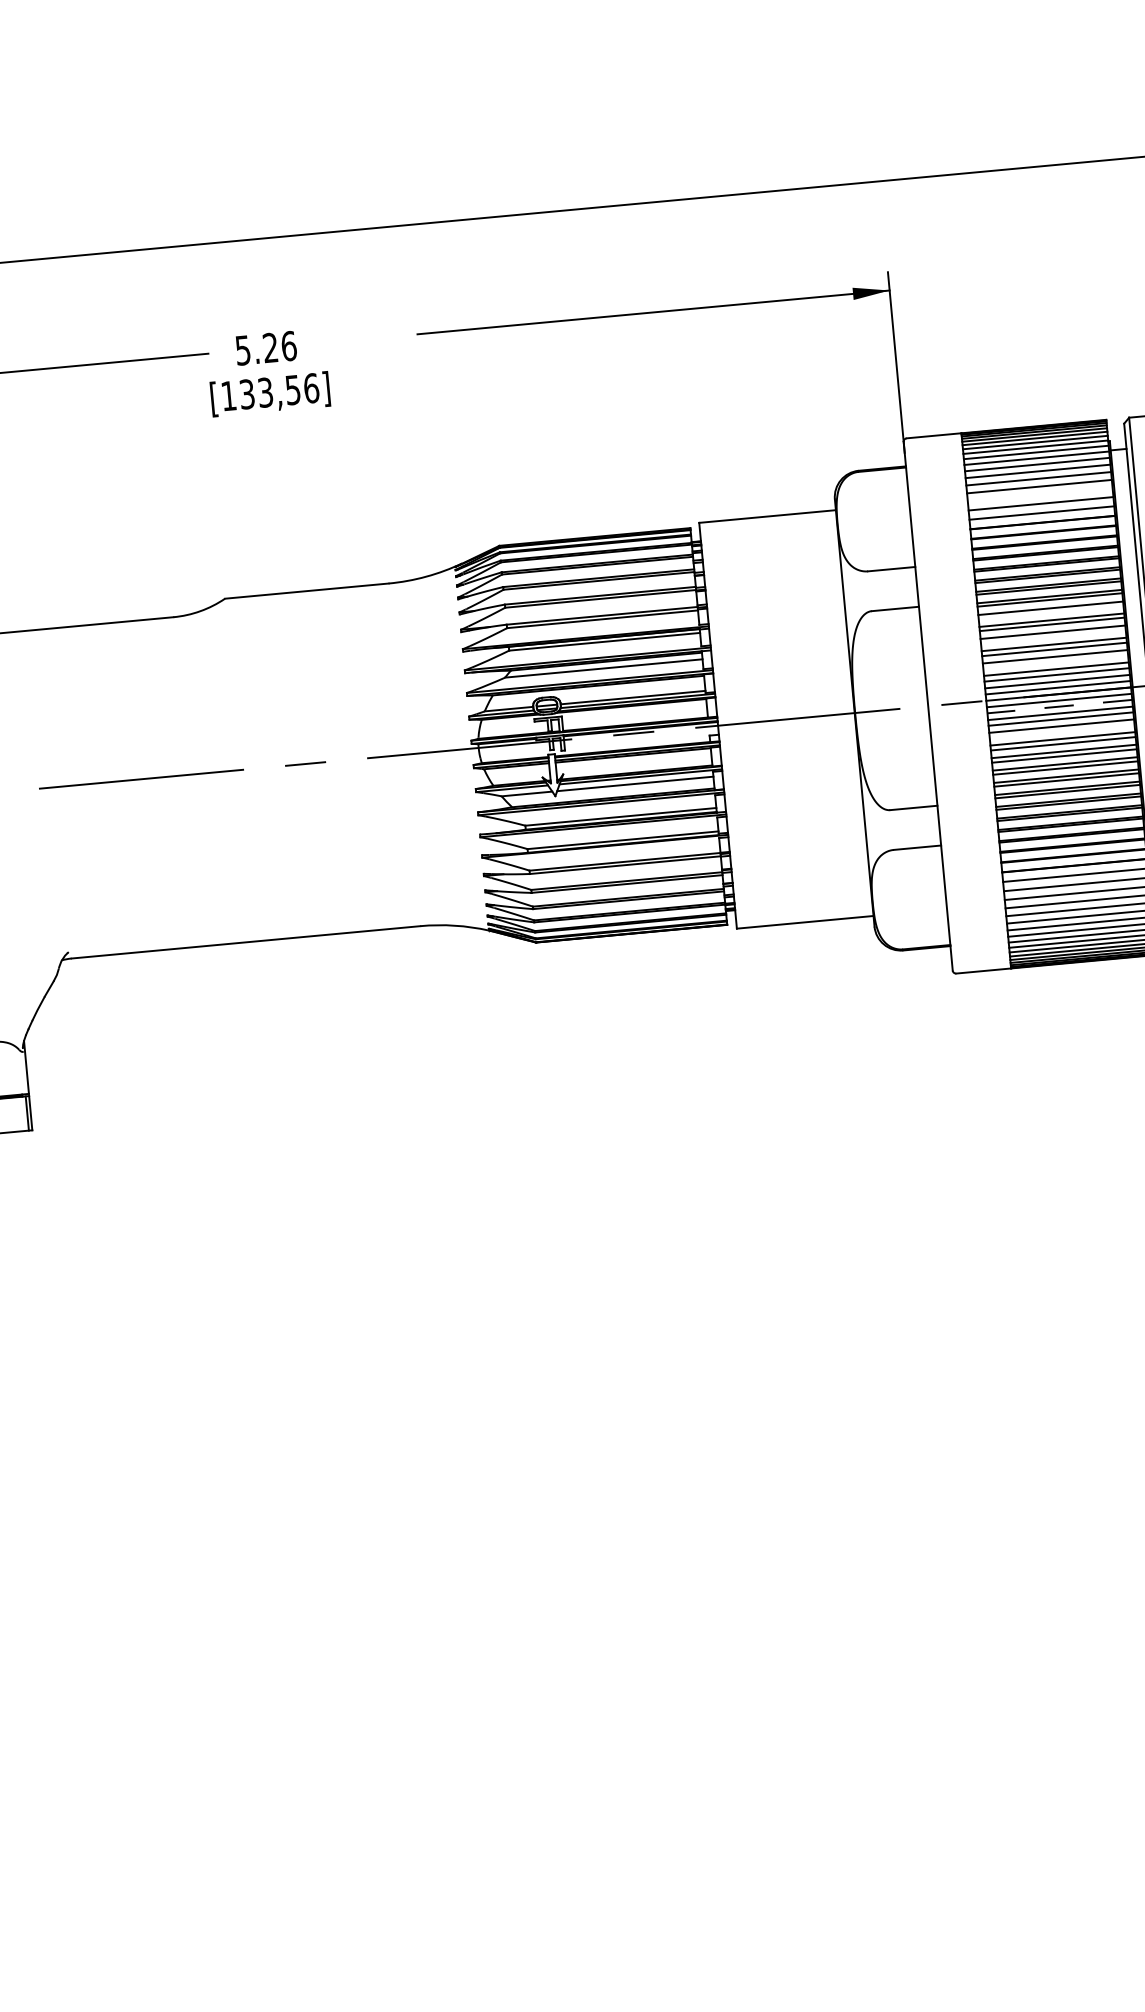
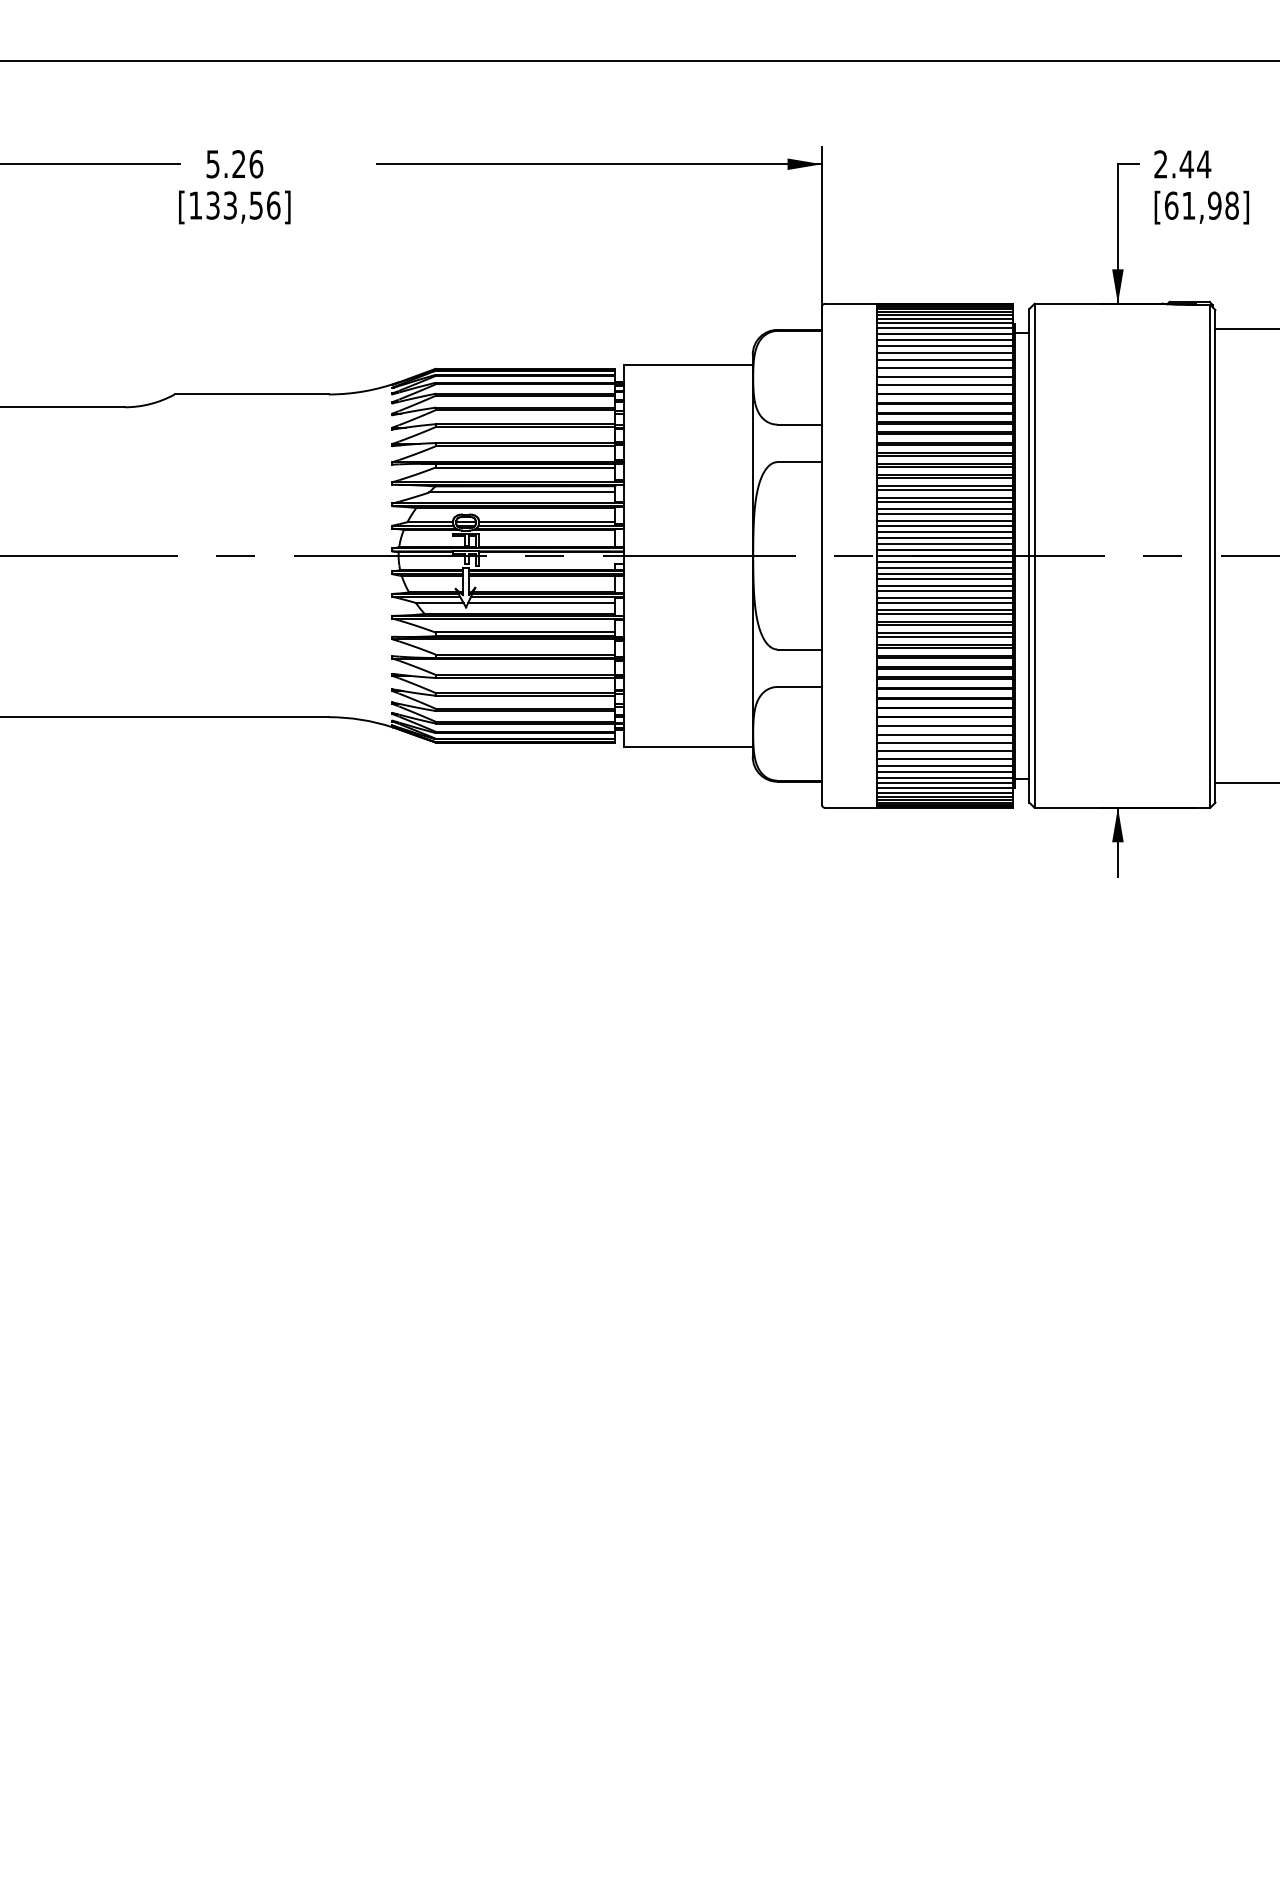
line: (1039, 495) -> (944, 368), added
line: (1050, 612) -> (944, 478), added
line: (1052, 636) -> (944, 501), added
line: (1055, 661) -> (944, 525), added
line: (1059, 706) -> (944, 567), dashed -> solid
line: (1061, 731) -> (944, 590), added

